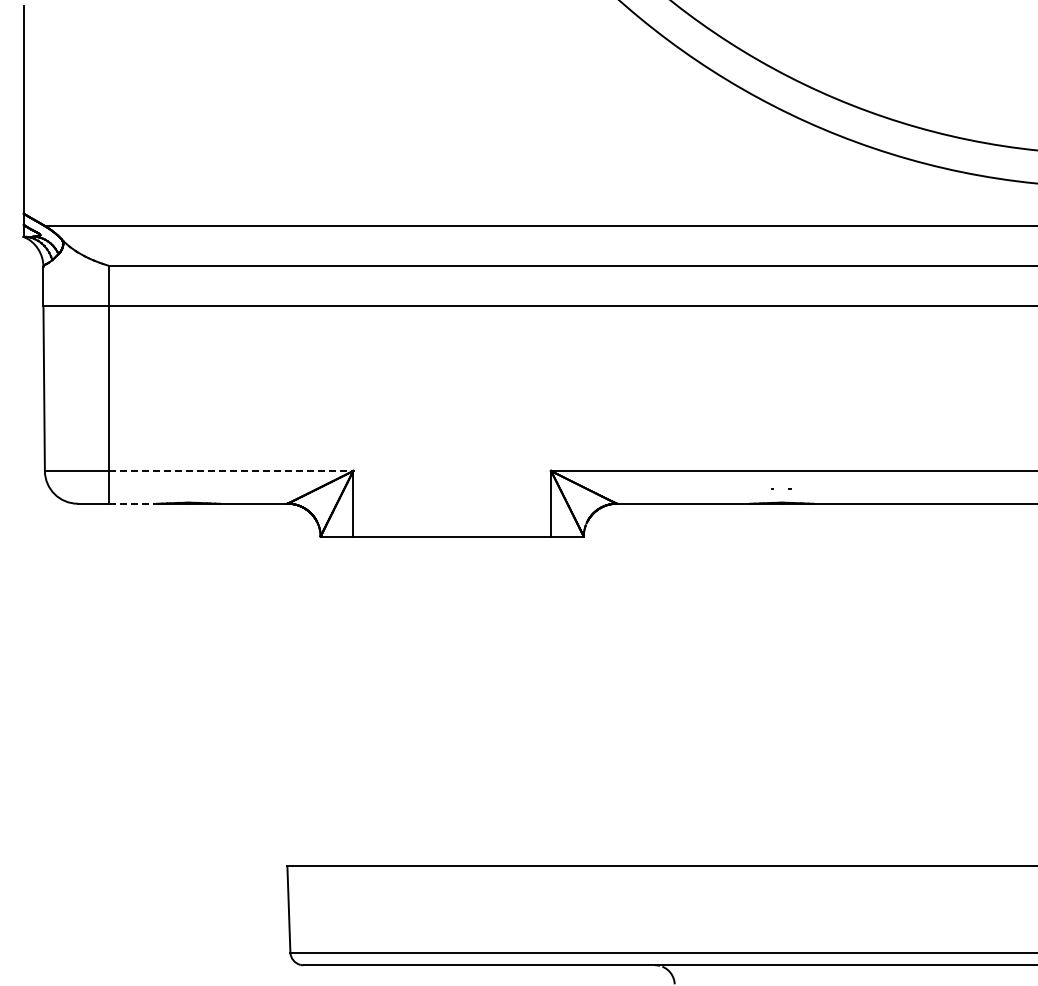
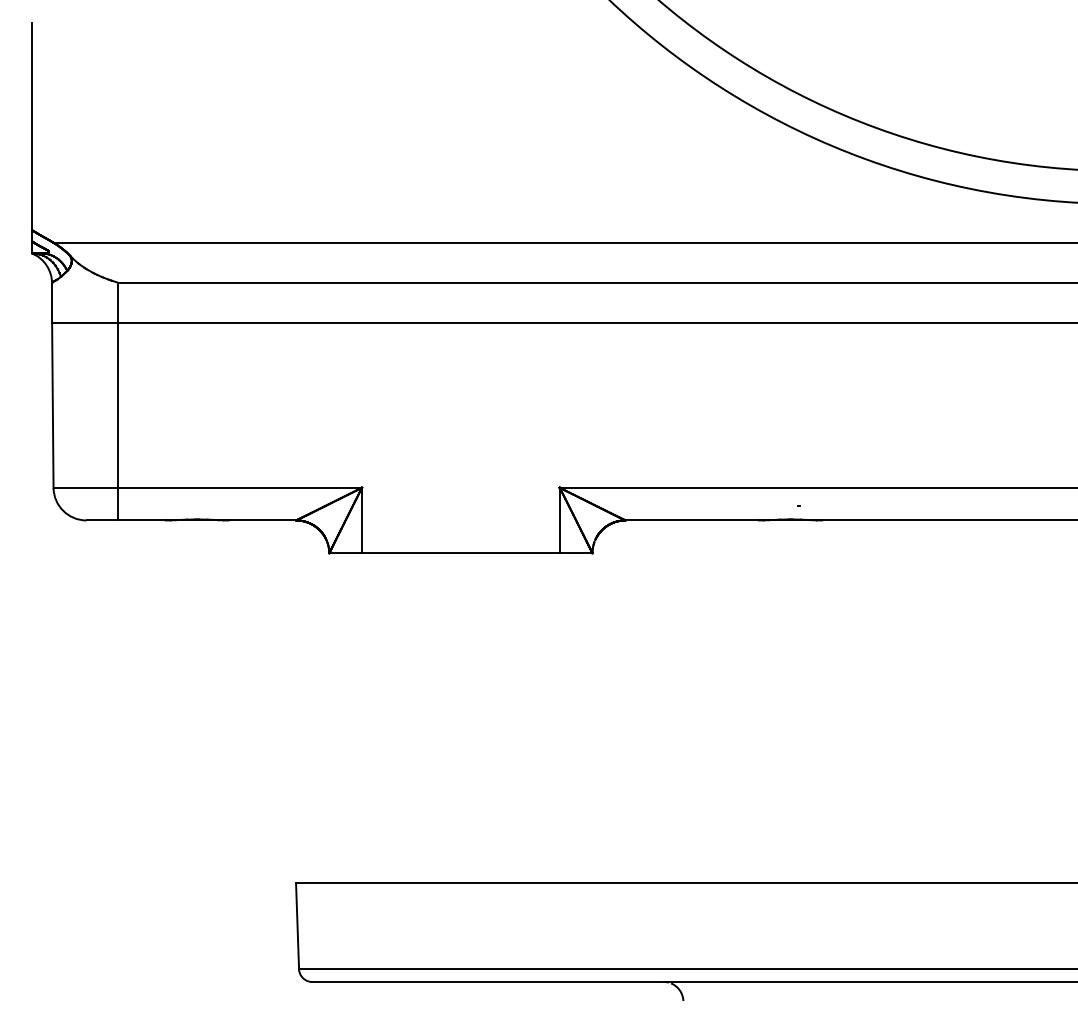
line: (231, 470) -> (240, 487), dashed -> solid
line: (132, 503) -> (141, 520), dashed -> solid

